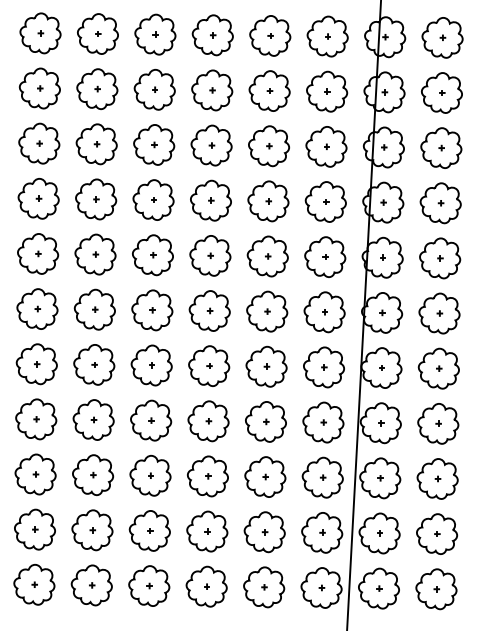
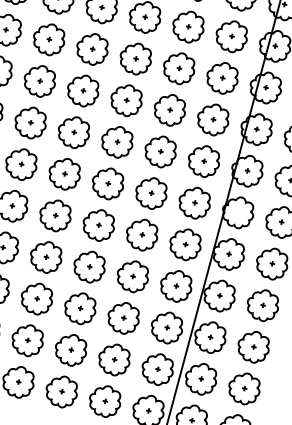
part: (382, 312) -> (238, 212), removed

